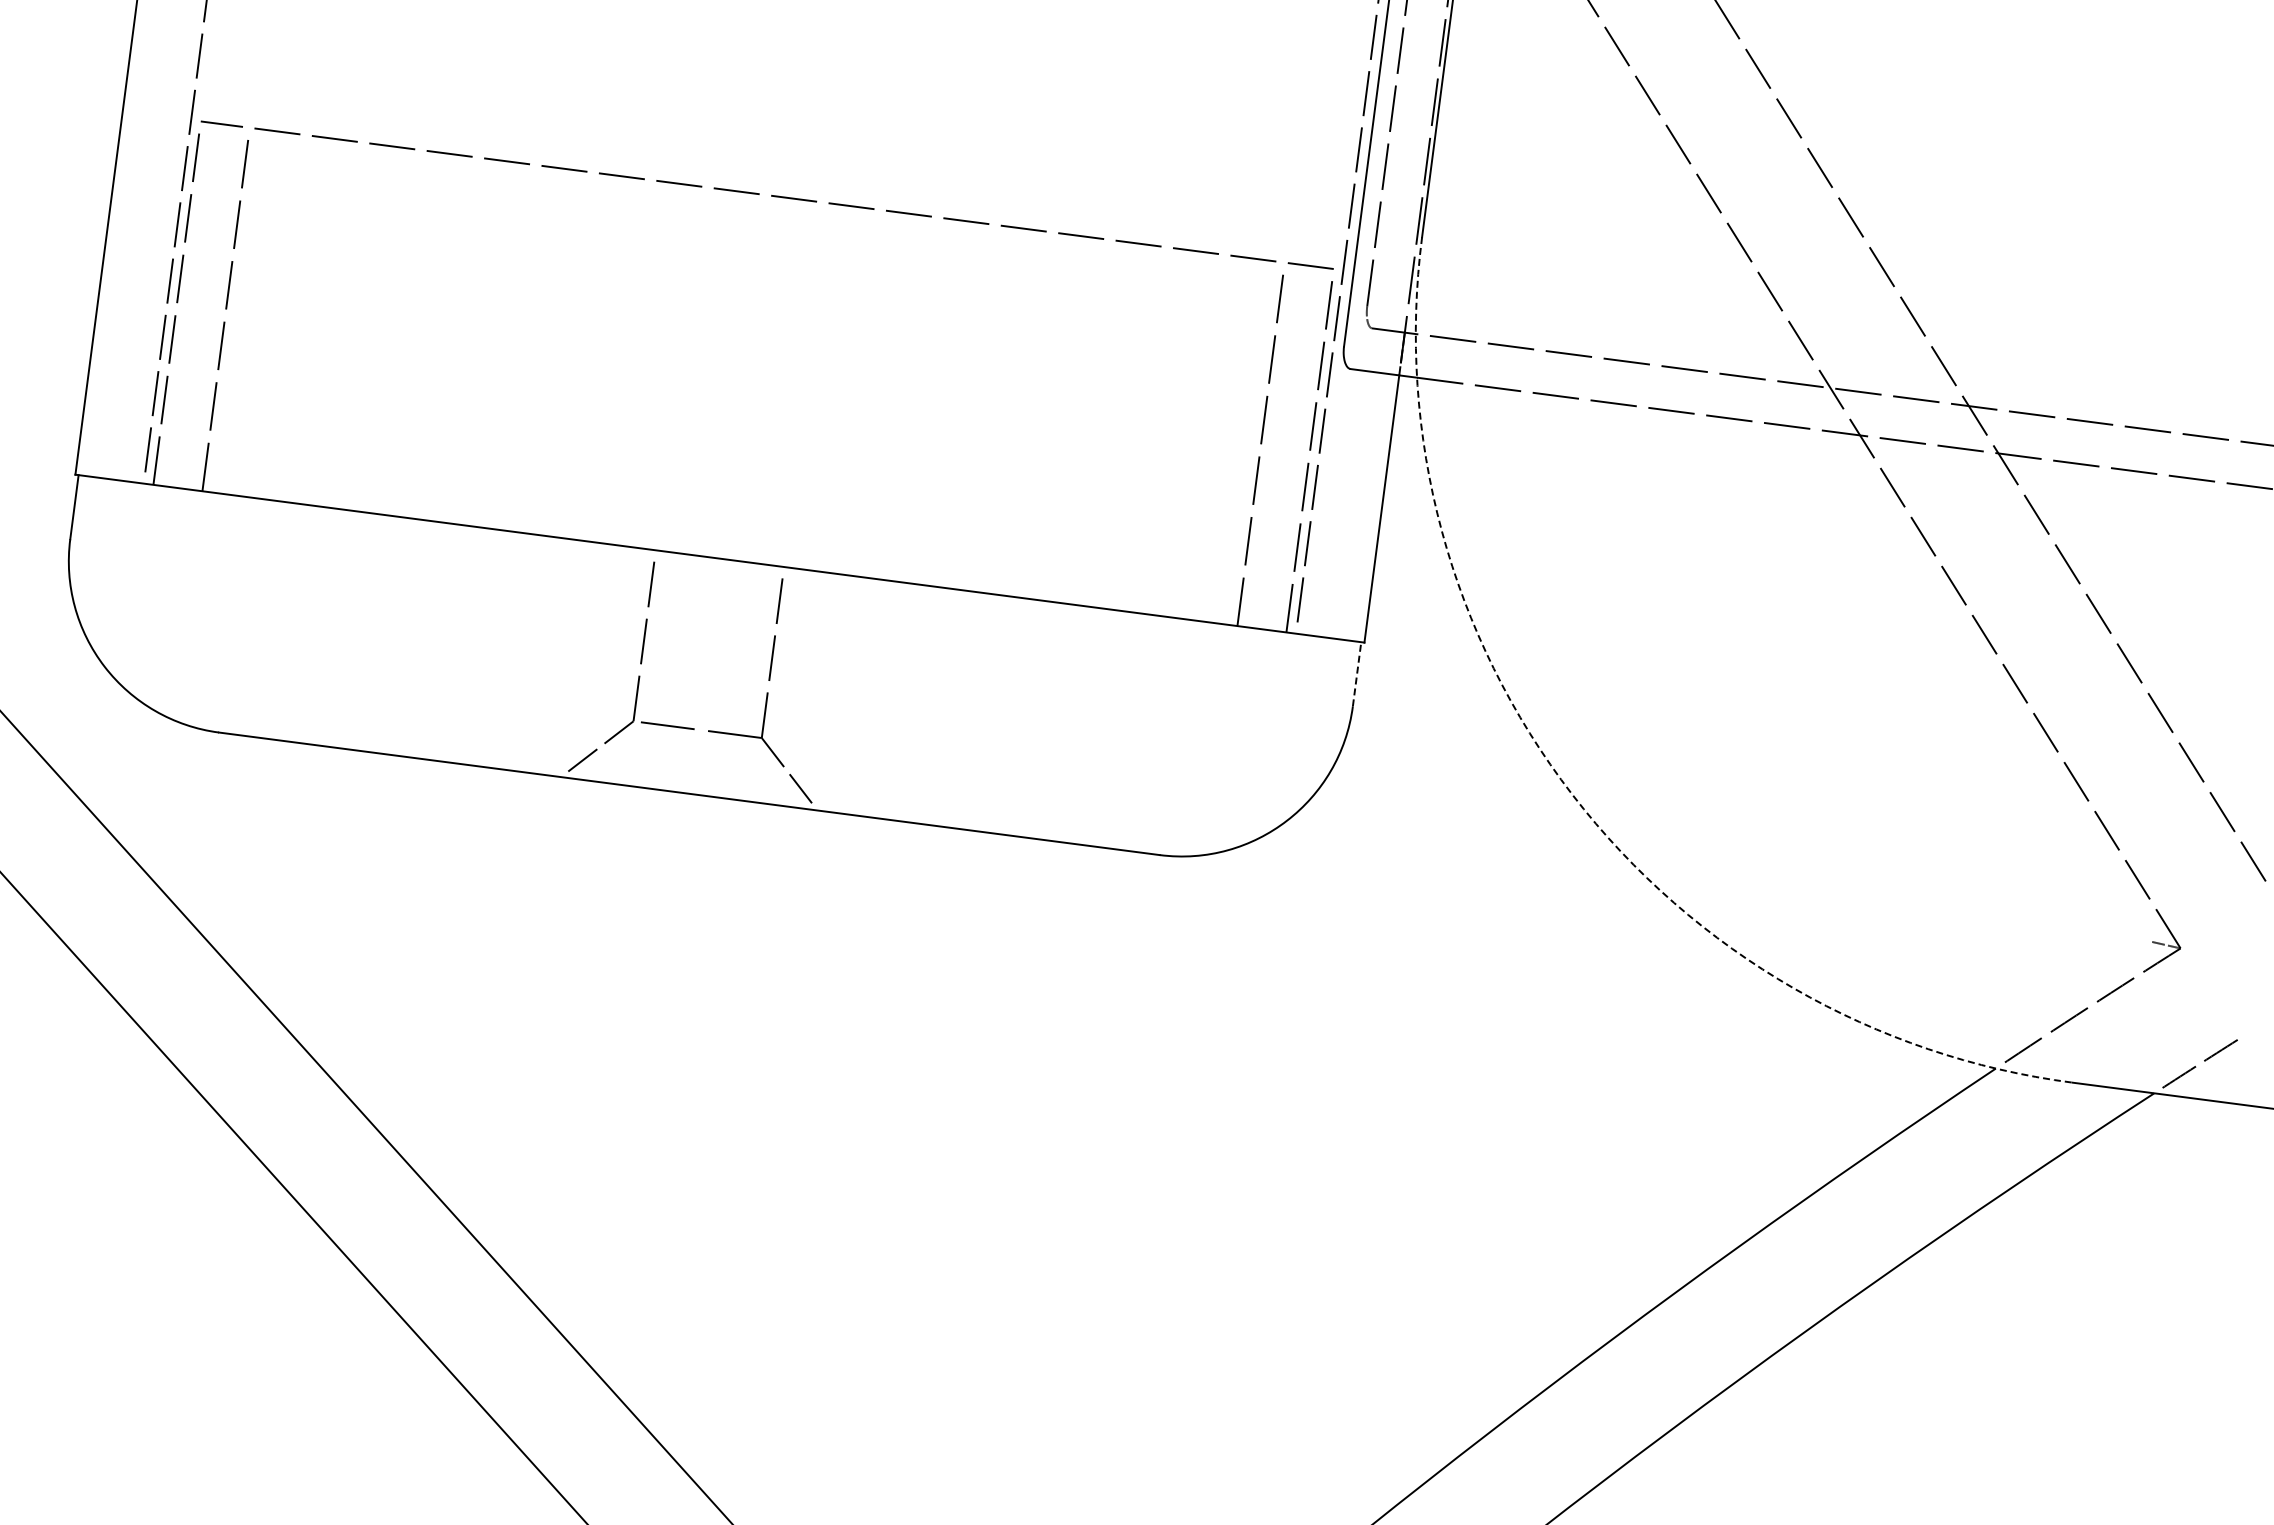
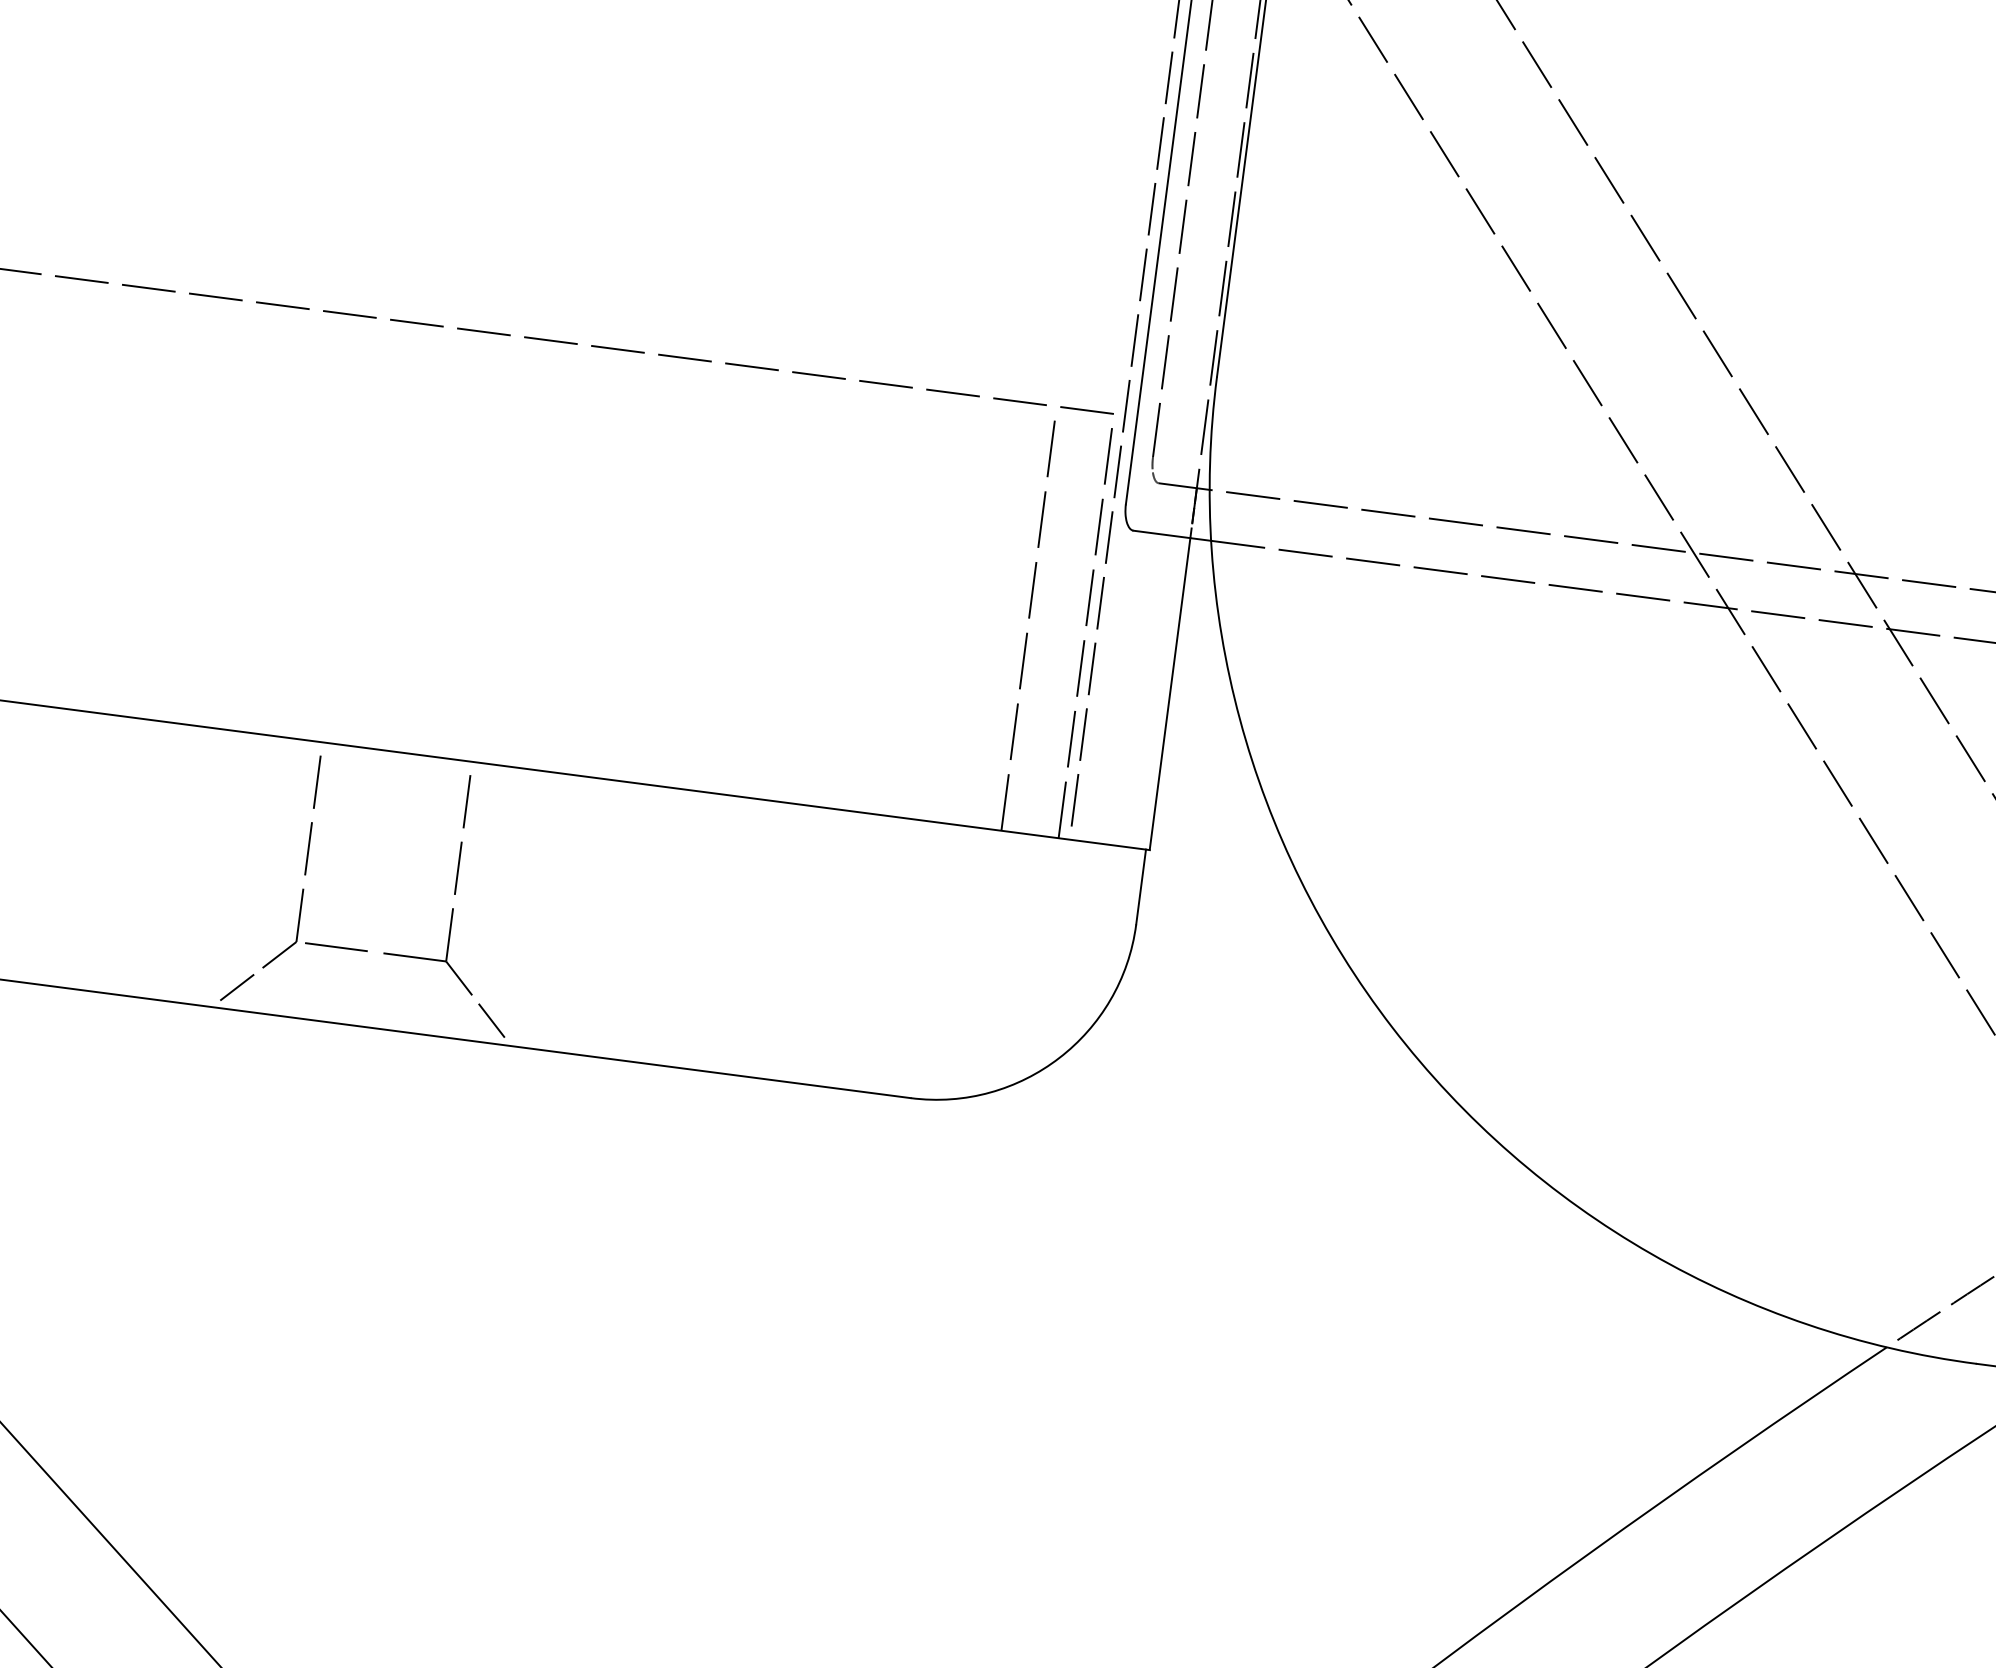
line: (1357, 673) -> (1141, 886), dashed -> solid
arc: (1572, 794) -> (1392, 1027), dashed -> solid

